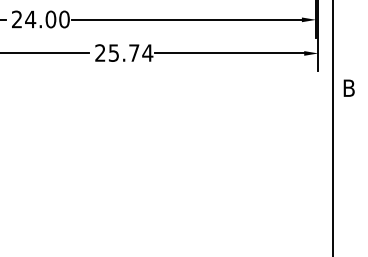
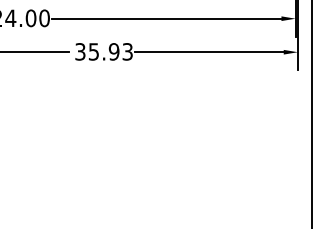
text: (124, 52) -> (104, 51), 25.74 -> 35.93

